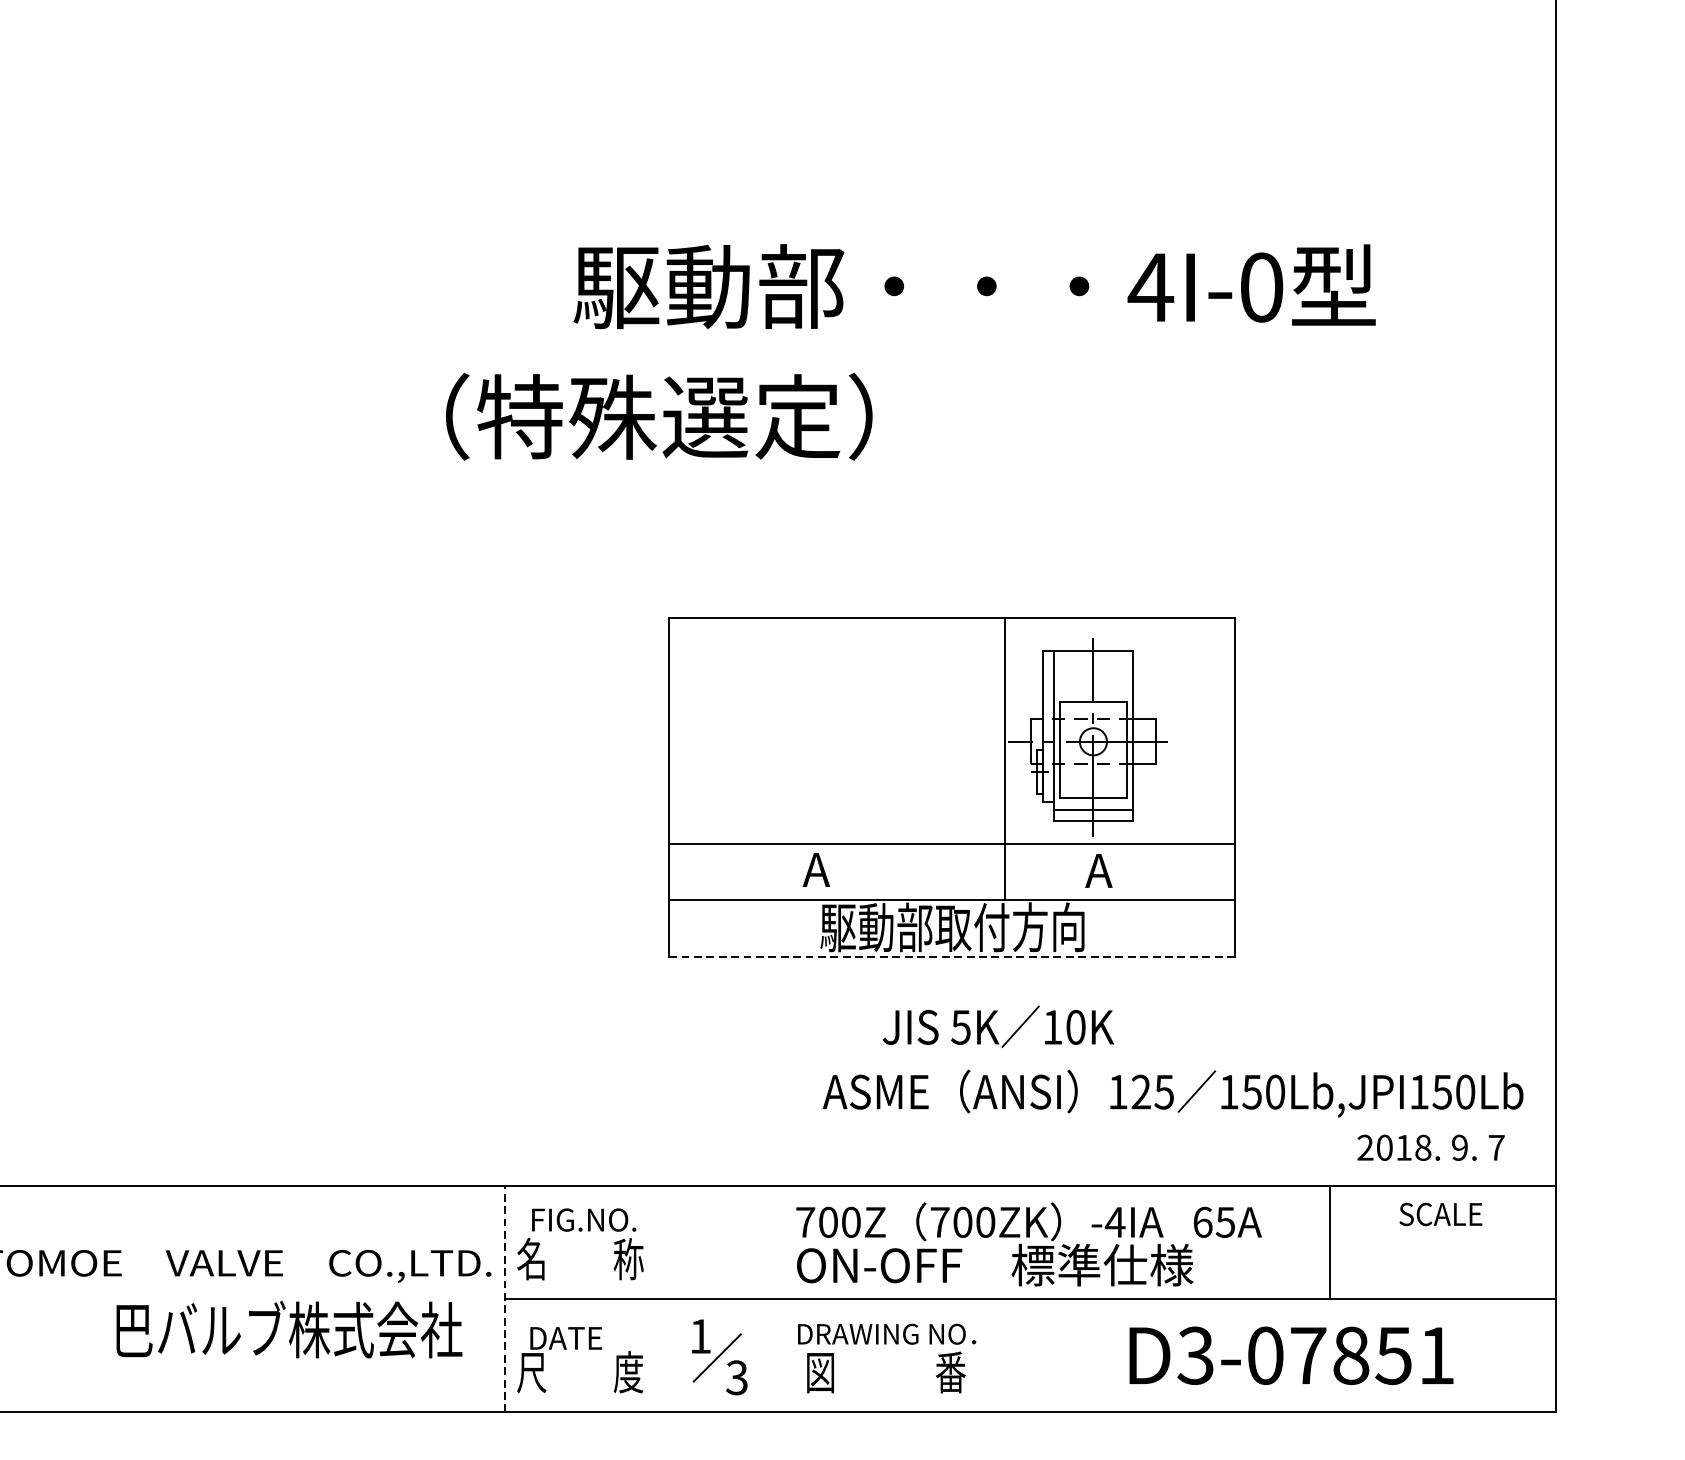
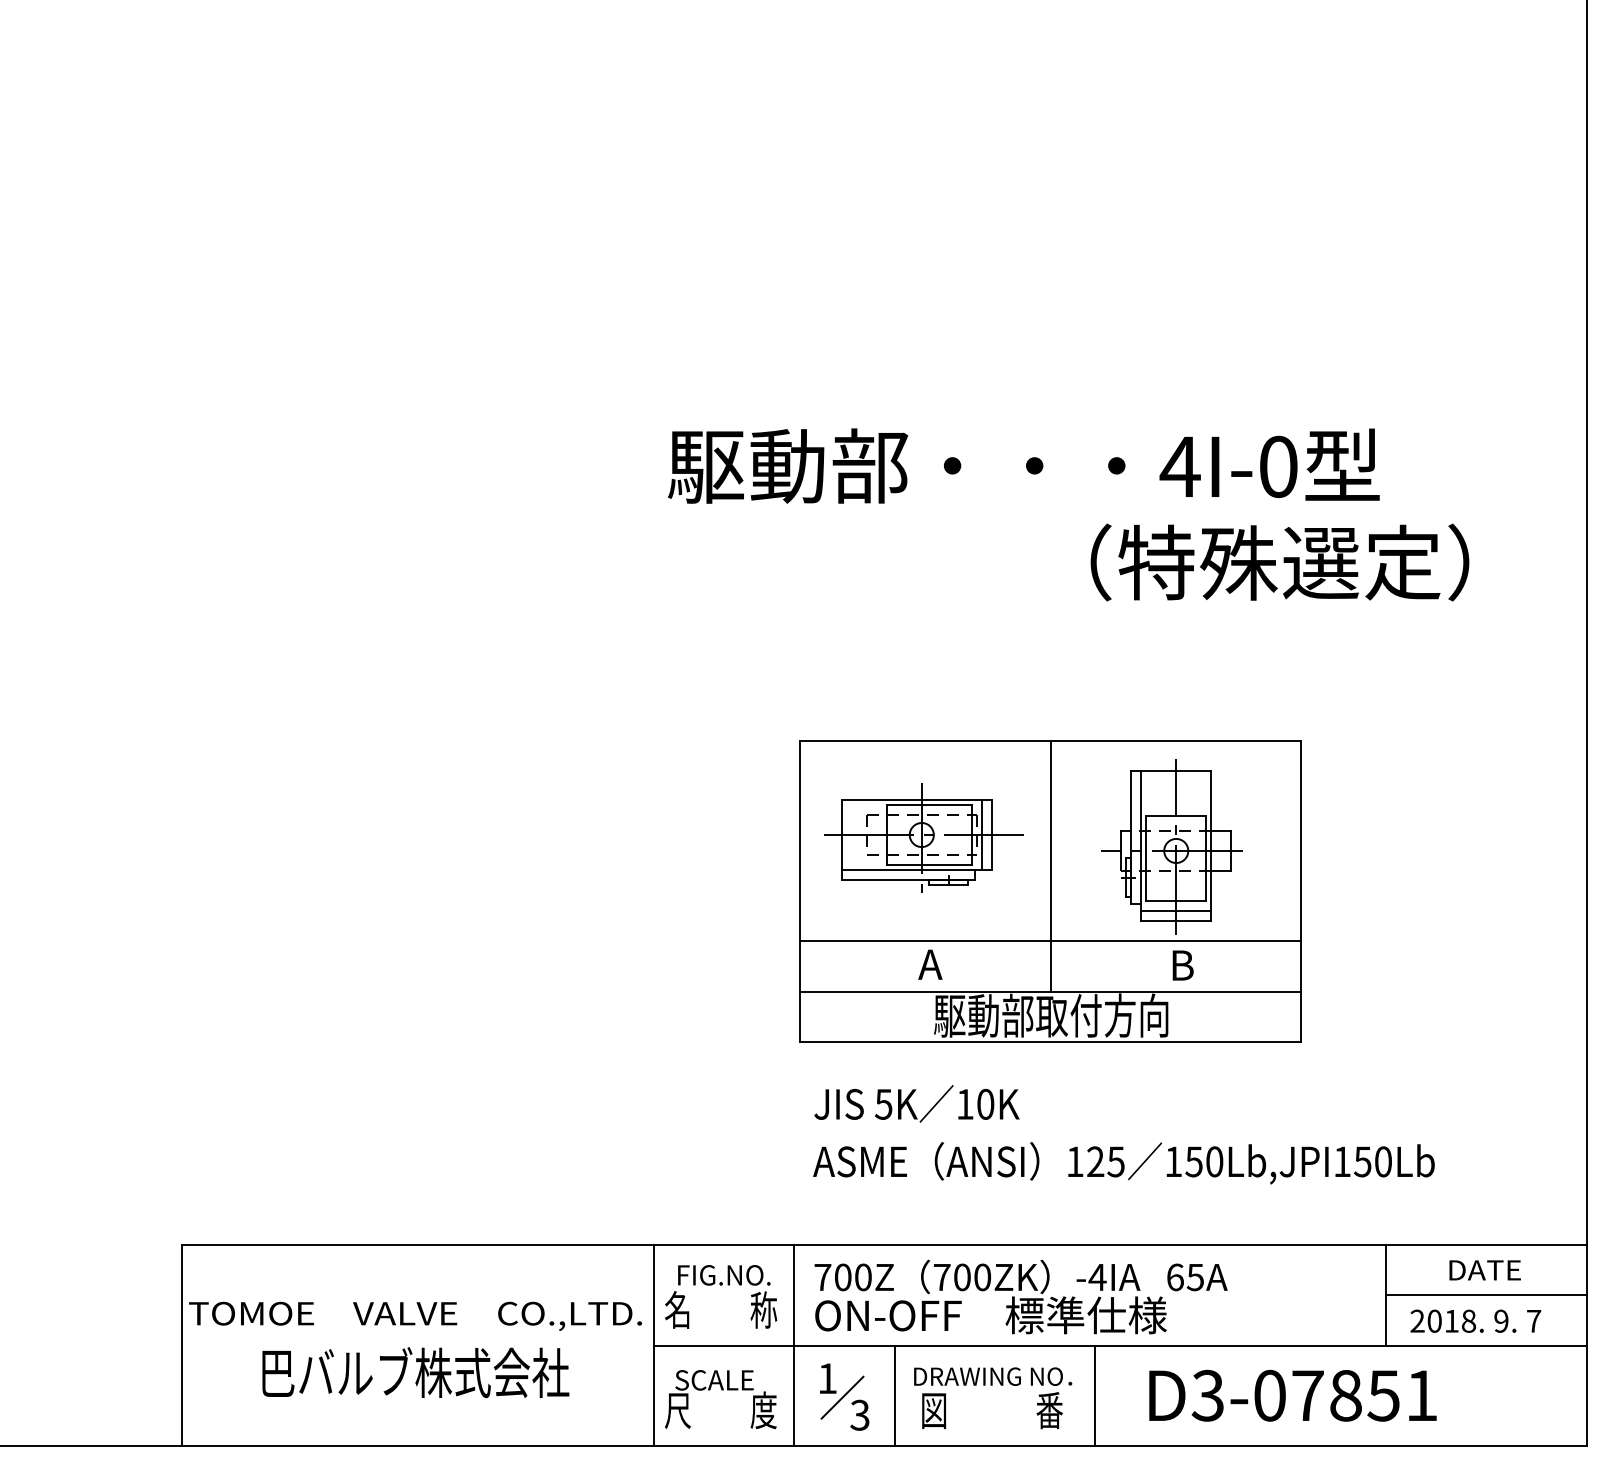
text: (974, 285) -> (1023, 465), moved
text: (658, 416) -> (1279, 562), moved
part: (808, 726) -> (923, 837), added
line: (1004, 758) -> (1050, 865), moved
text: (1099, 870) -> (1181, 965), A -> B
line: (951, 956) -> (1050, 1041), dashed -> solid
text: (997, 1026) -> (916, 1103), moved
text: (1172, 1094) -> (1123, 1163), moved
text: (1430, 1146) -> (1475, 1320), moved
text: (1440, 1214) -> (1484, 1270), SCALE -> DATE
line: (1443, 1242) -> (1486, 1295), added
text: (1028, 1243) -> (1020, 1296), moved
line: (504, 1299) -> (653, 1345), dashed -> solid
line: (663, 1299) -> (794, 1345), added
text: (289, 1329) -> (415, 1372), moved
text: (573, 1338) -> (714, 1380), DATE -> SCALE
line: (775, 1355) -> (894, 1395), added
line: (1002, 1355) -> (1095, 1395), added
text: (1290, 1355) -> (1292, 1395), moved

